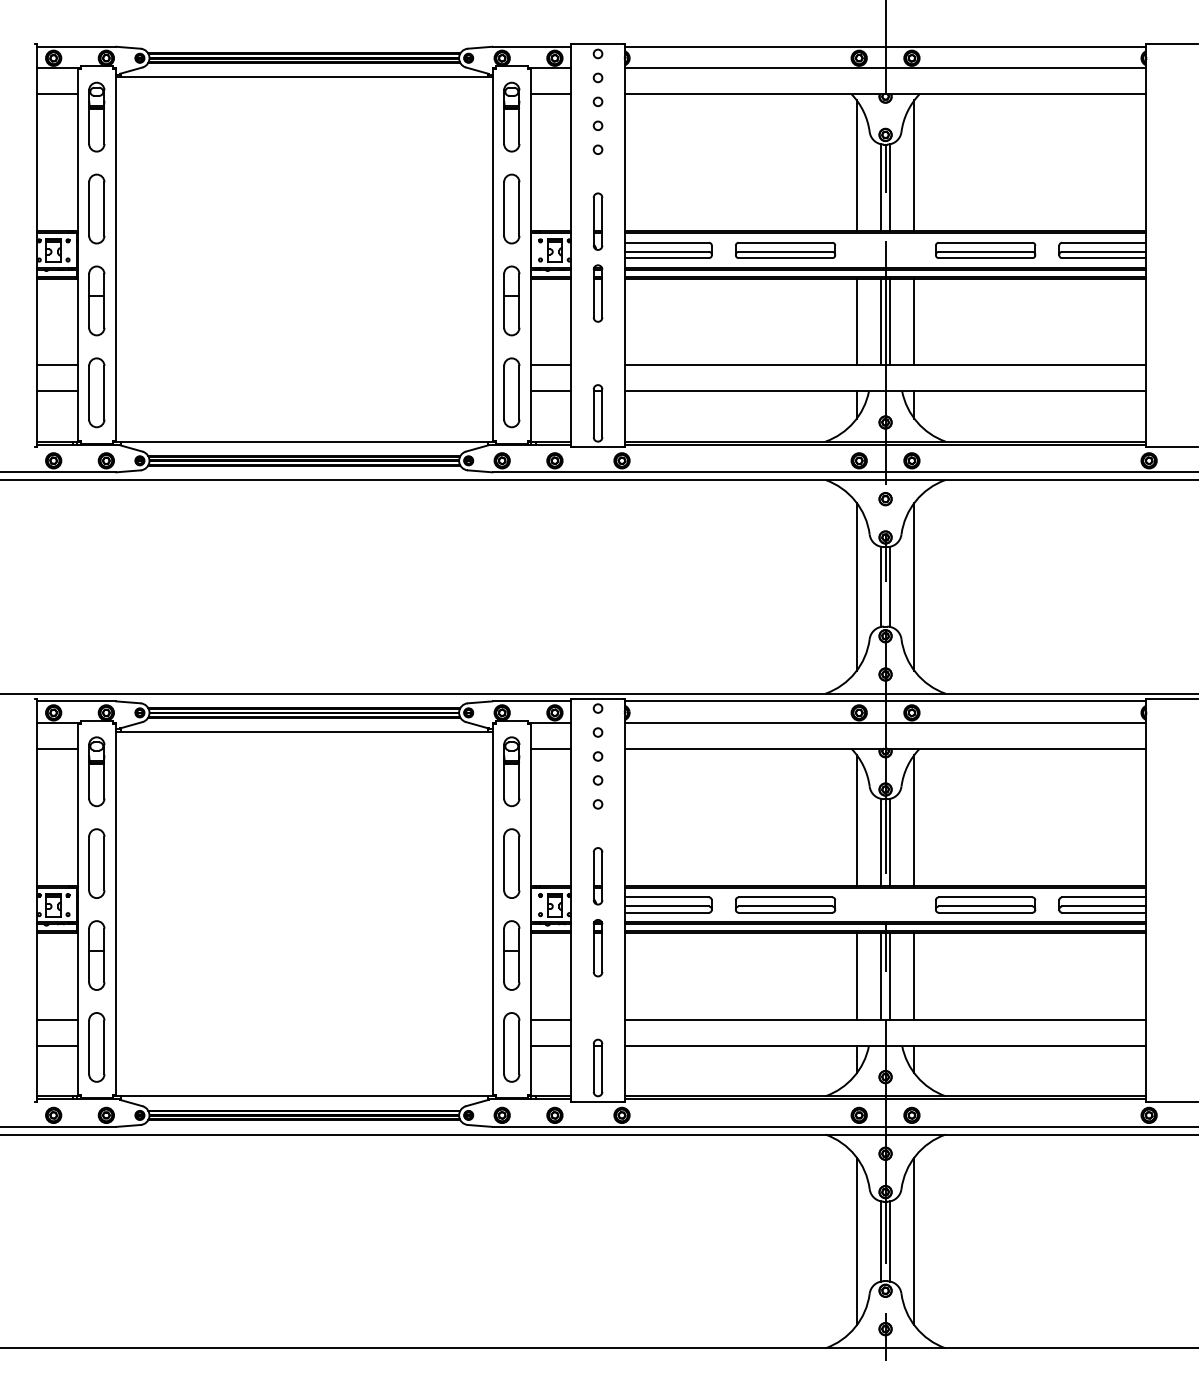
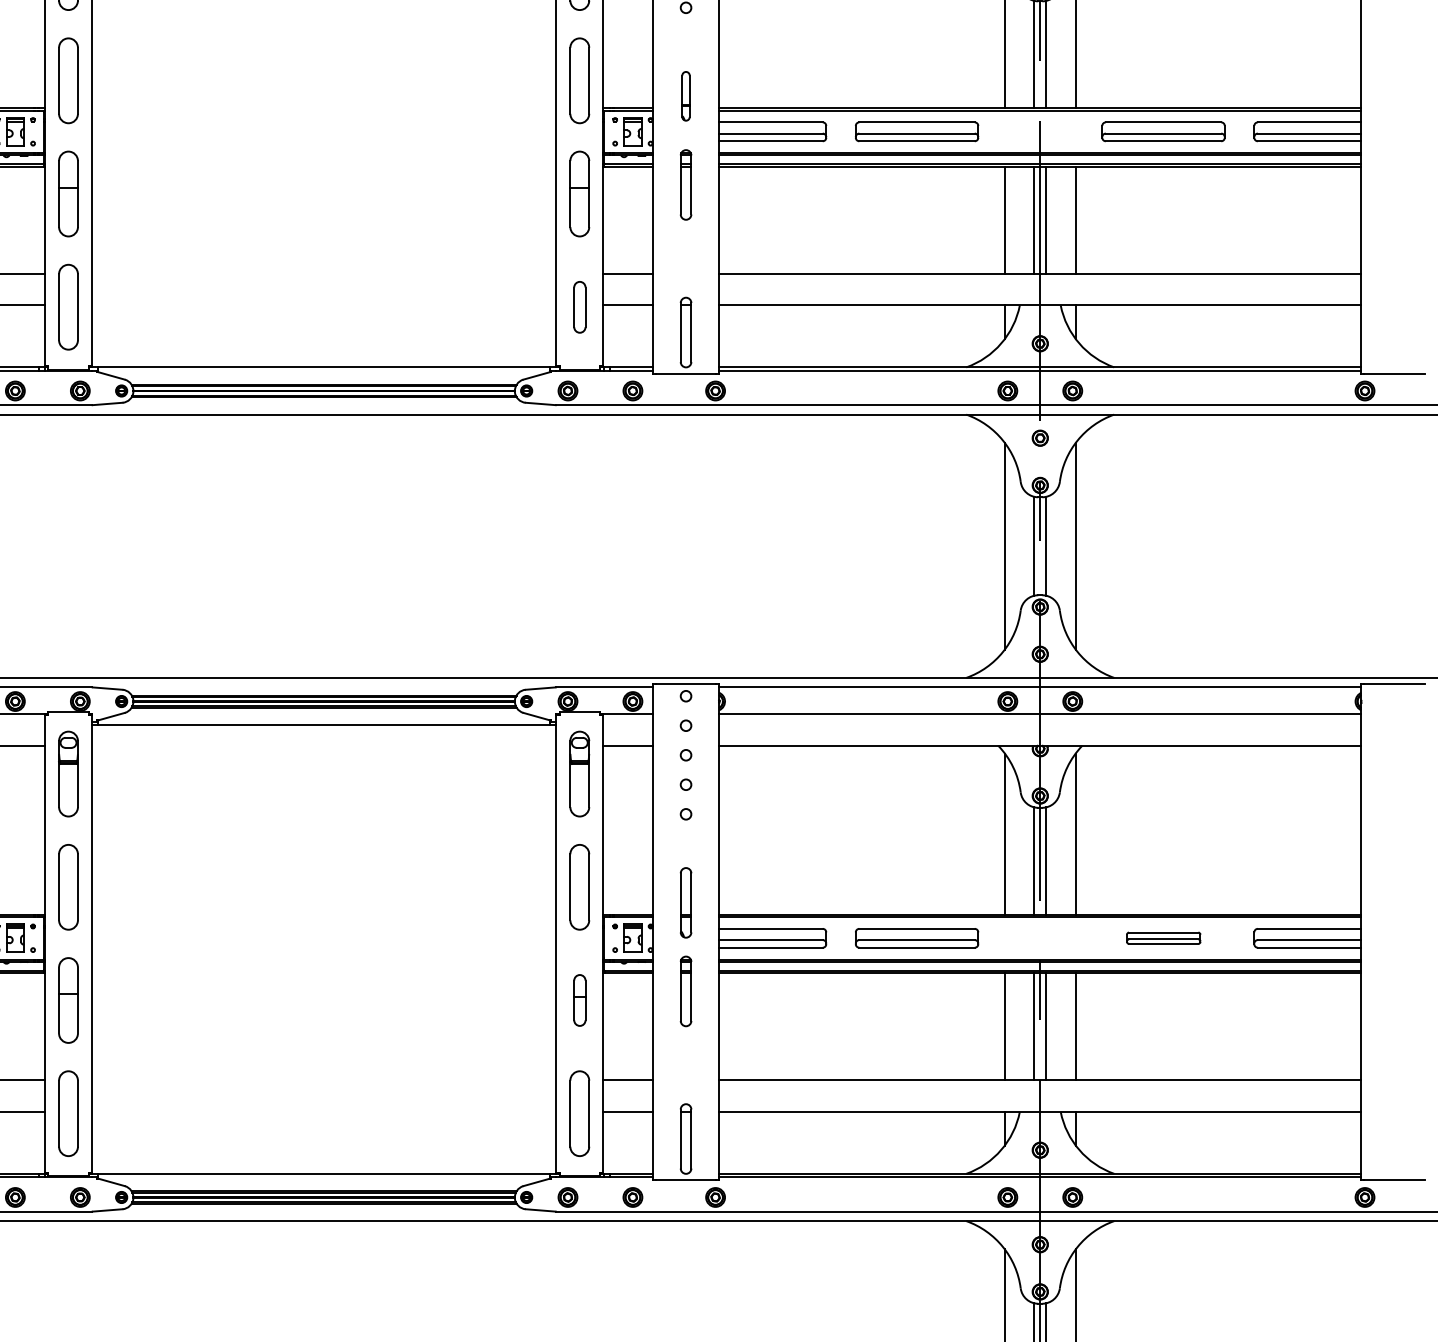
part: (597, 221) -> (685, 96), size x0.7
part: (511, 392) -> (579, 306), size x0.6
part: (985, 904) -> (1163, 937), size x0.6
part: (511, 955) -> (579, 1000), size x0.6

